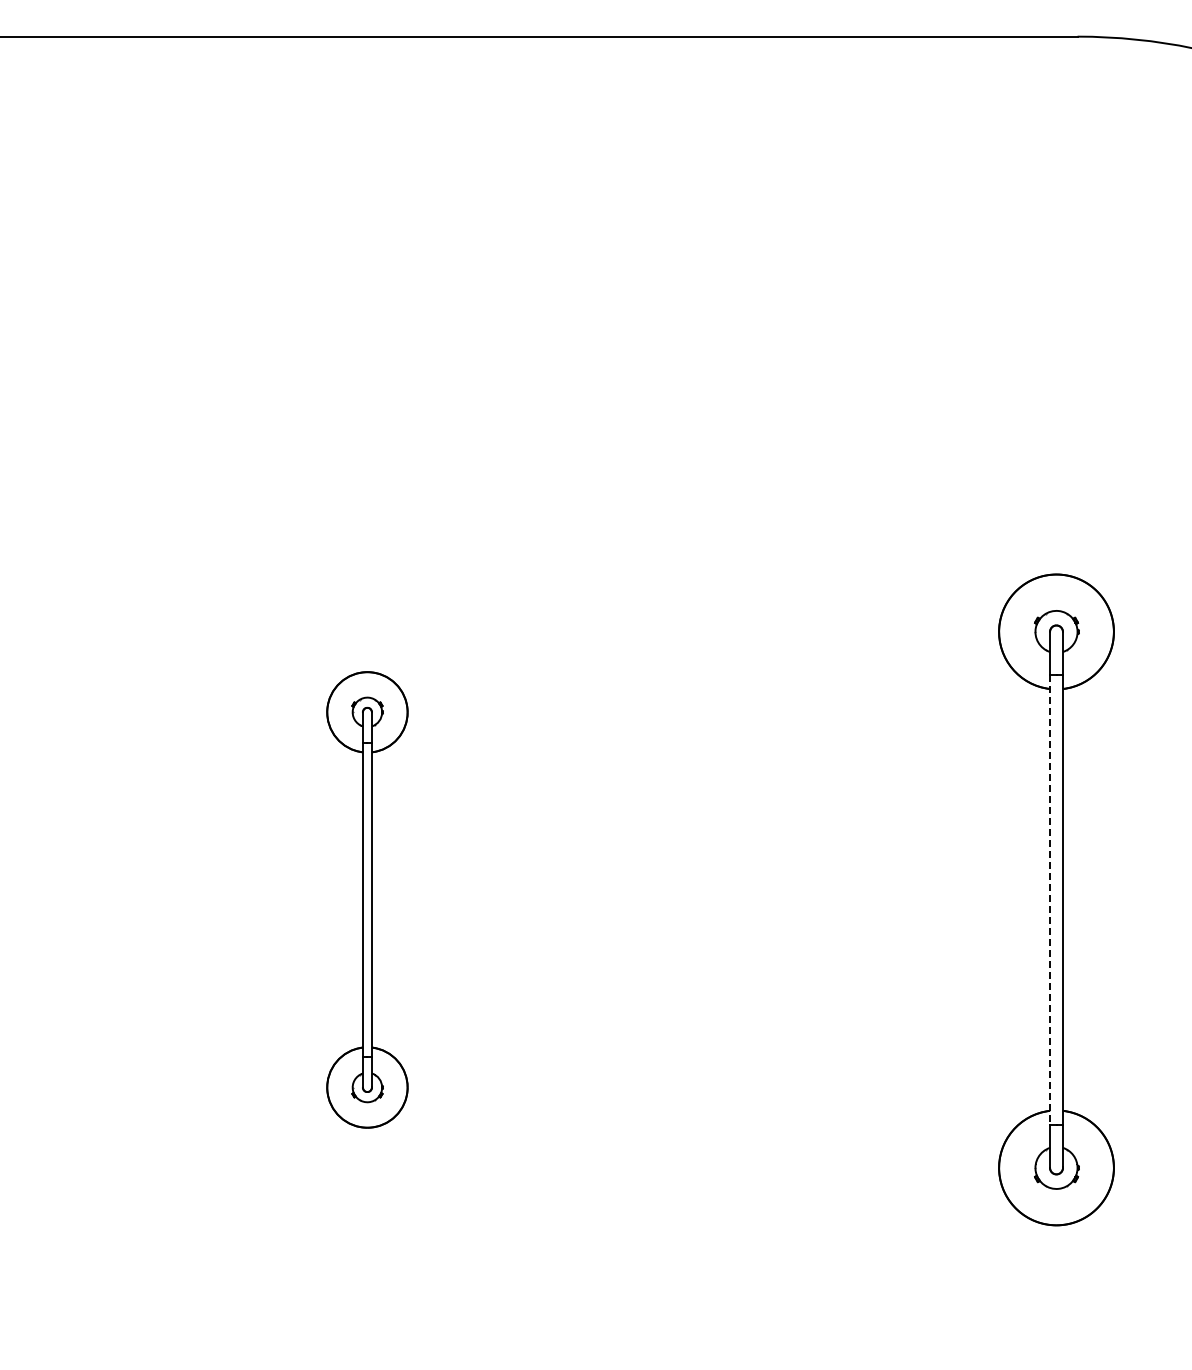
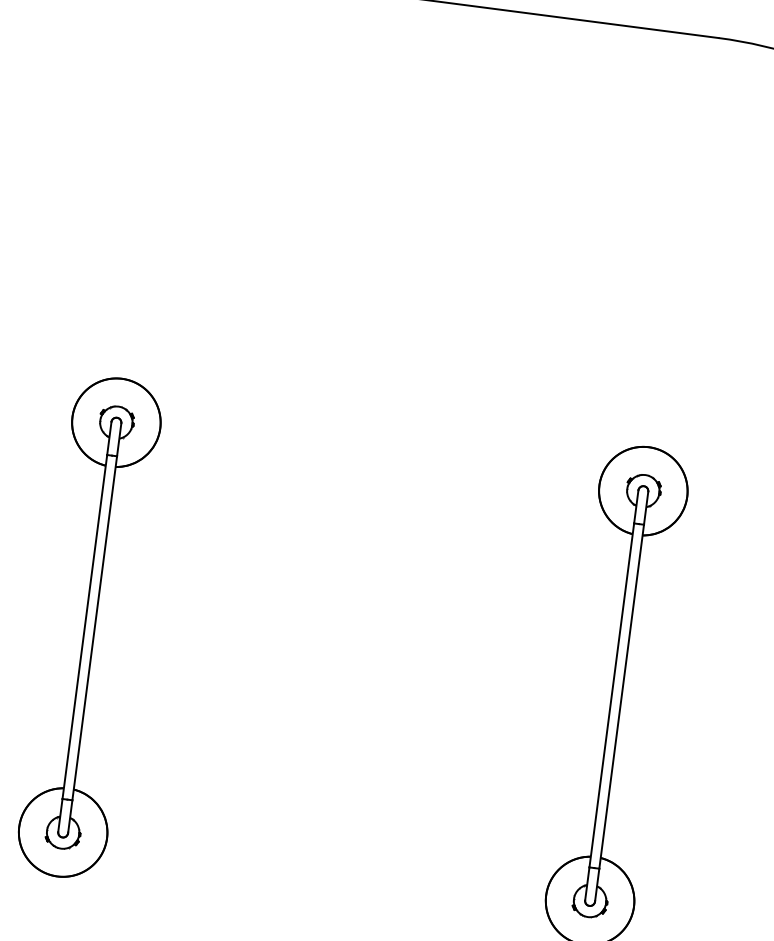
part: (367, 899) -> (89, 627), size x1.43
line: (1050, 899) -> (612, 695), dashed -> solid

